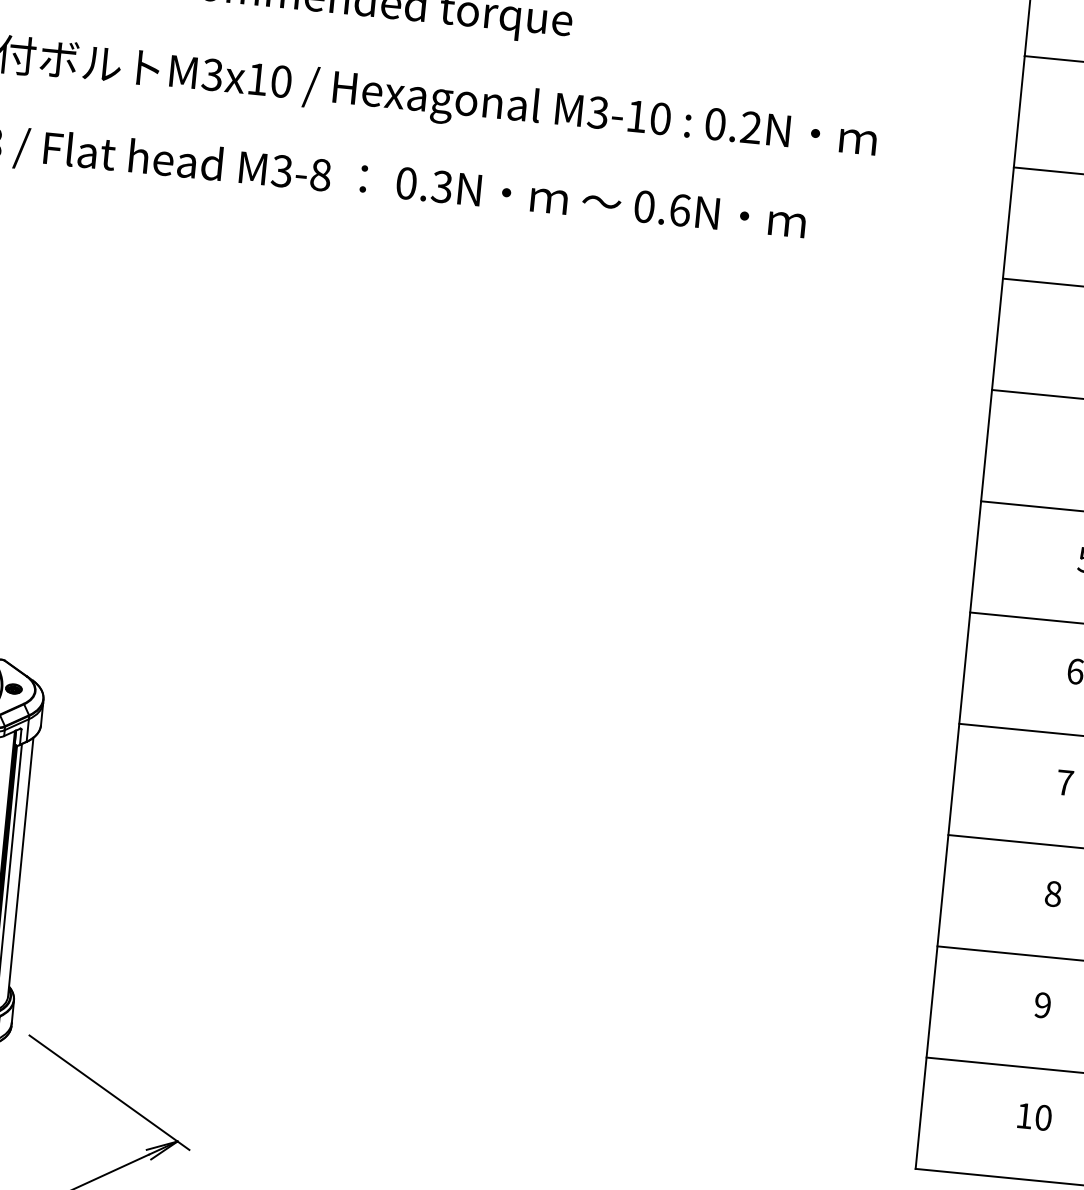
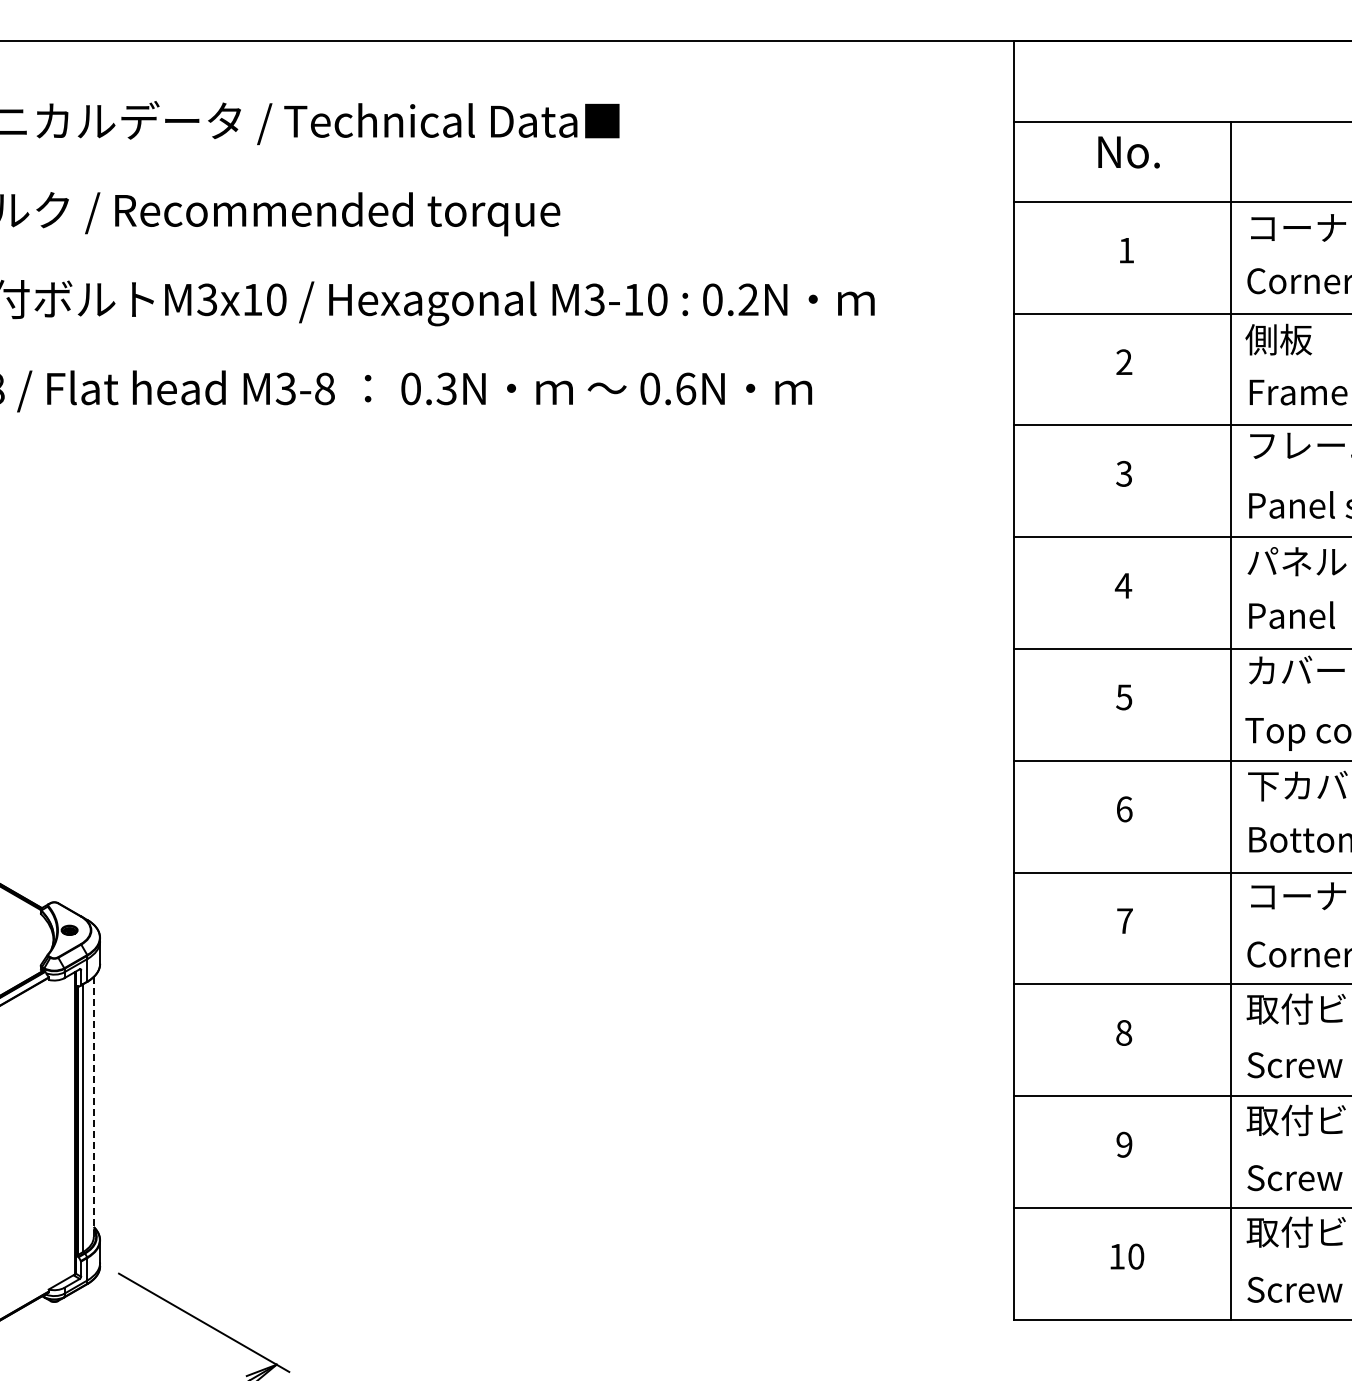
line: (20, 867) -> (93, 1107), solid -> dashed

